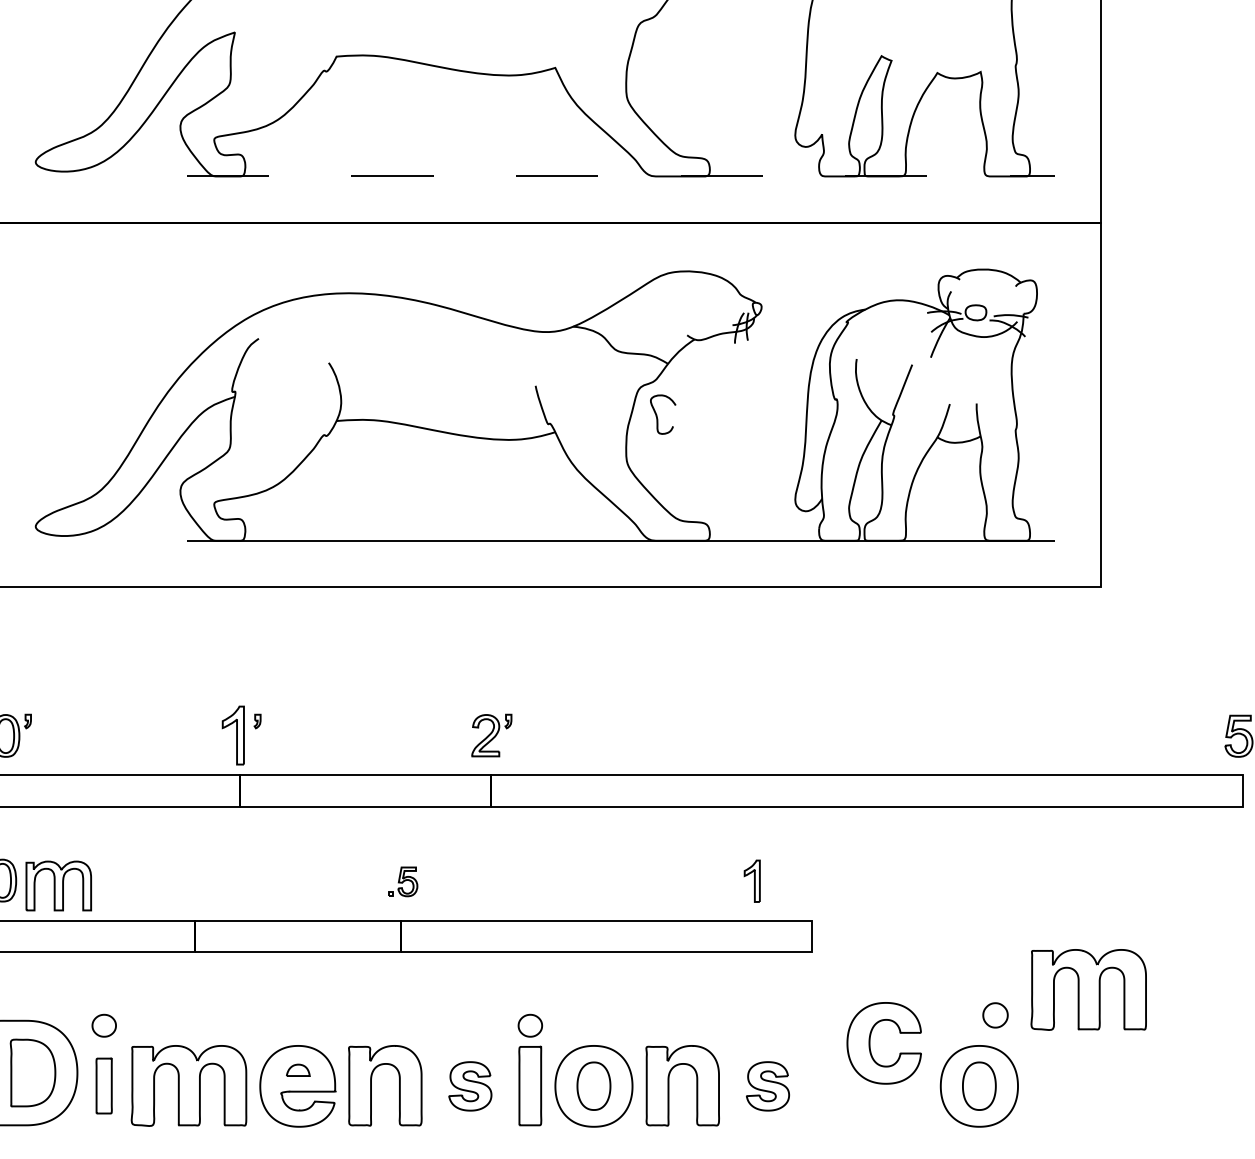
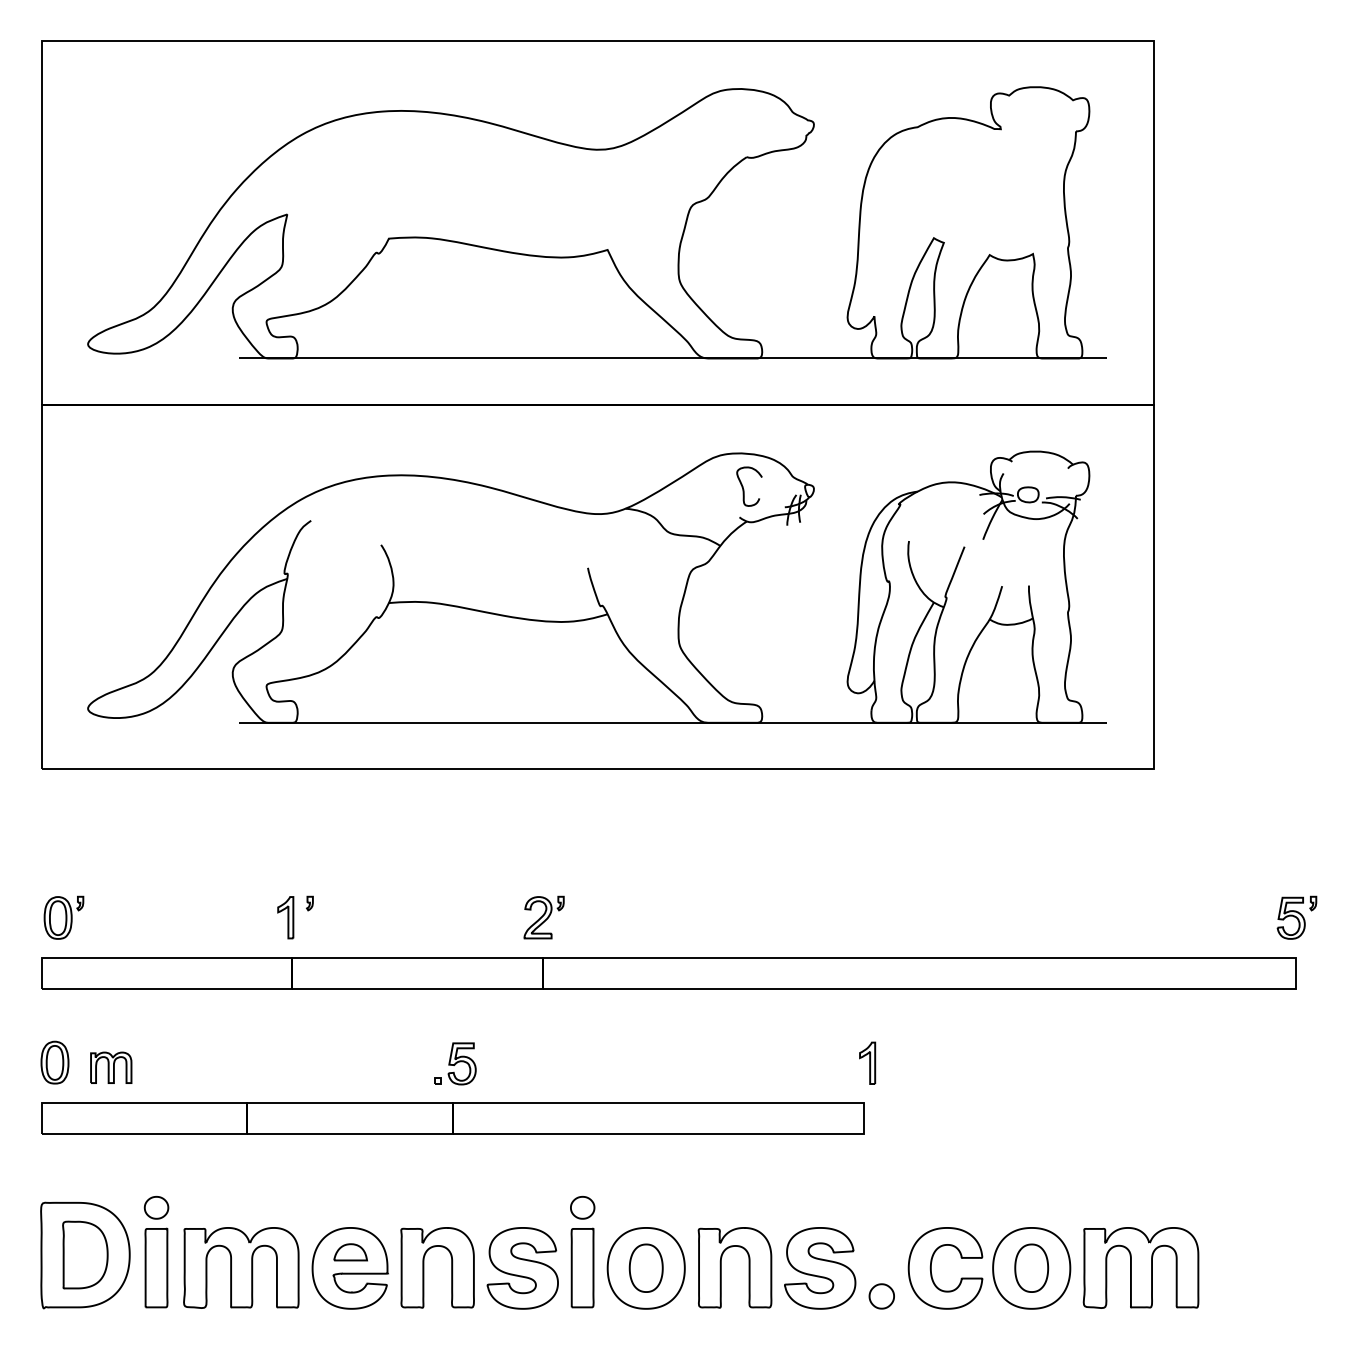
line: (621, 176) -> (673, 358), dashed -> solid
curve: (658, 417) -> (744, 489), moved
part: (233, 735) -> (285, 917), size x0.71
part: (752, 880) -> (867, 1062), moved
part: (403, 881) -> (455, 1063), size x1.43
part: (59, 885) -> (111, 1067), size x0.62
part: (1088, 989) -> (1140, 1267), moved
part: (995, 1015) -> (881, 1296), moved
part: (870, 1043) -> (931, 1268), moved
part: (298, 1070) -> (350, 1252), size x1.43
part: (104, 1085) -> (156, 1267), size x1.43
part: (470, 1086) -> (522, 1268), size x1.67
part: (768, 1086) -> (820, 1268), size x1.67

